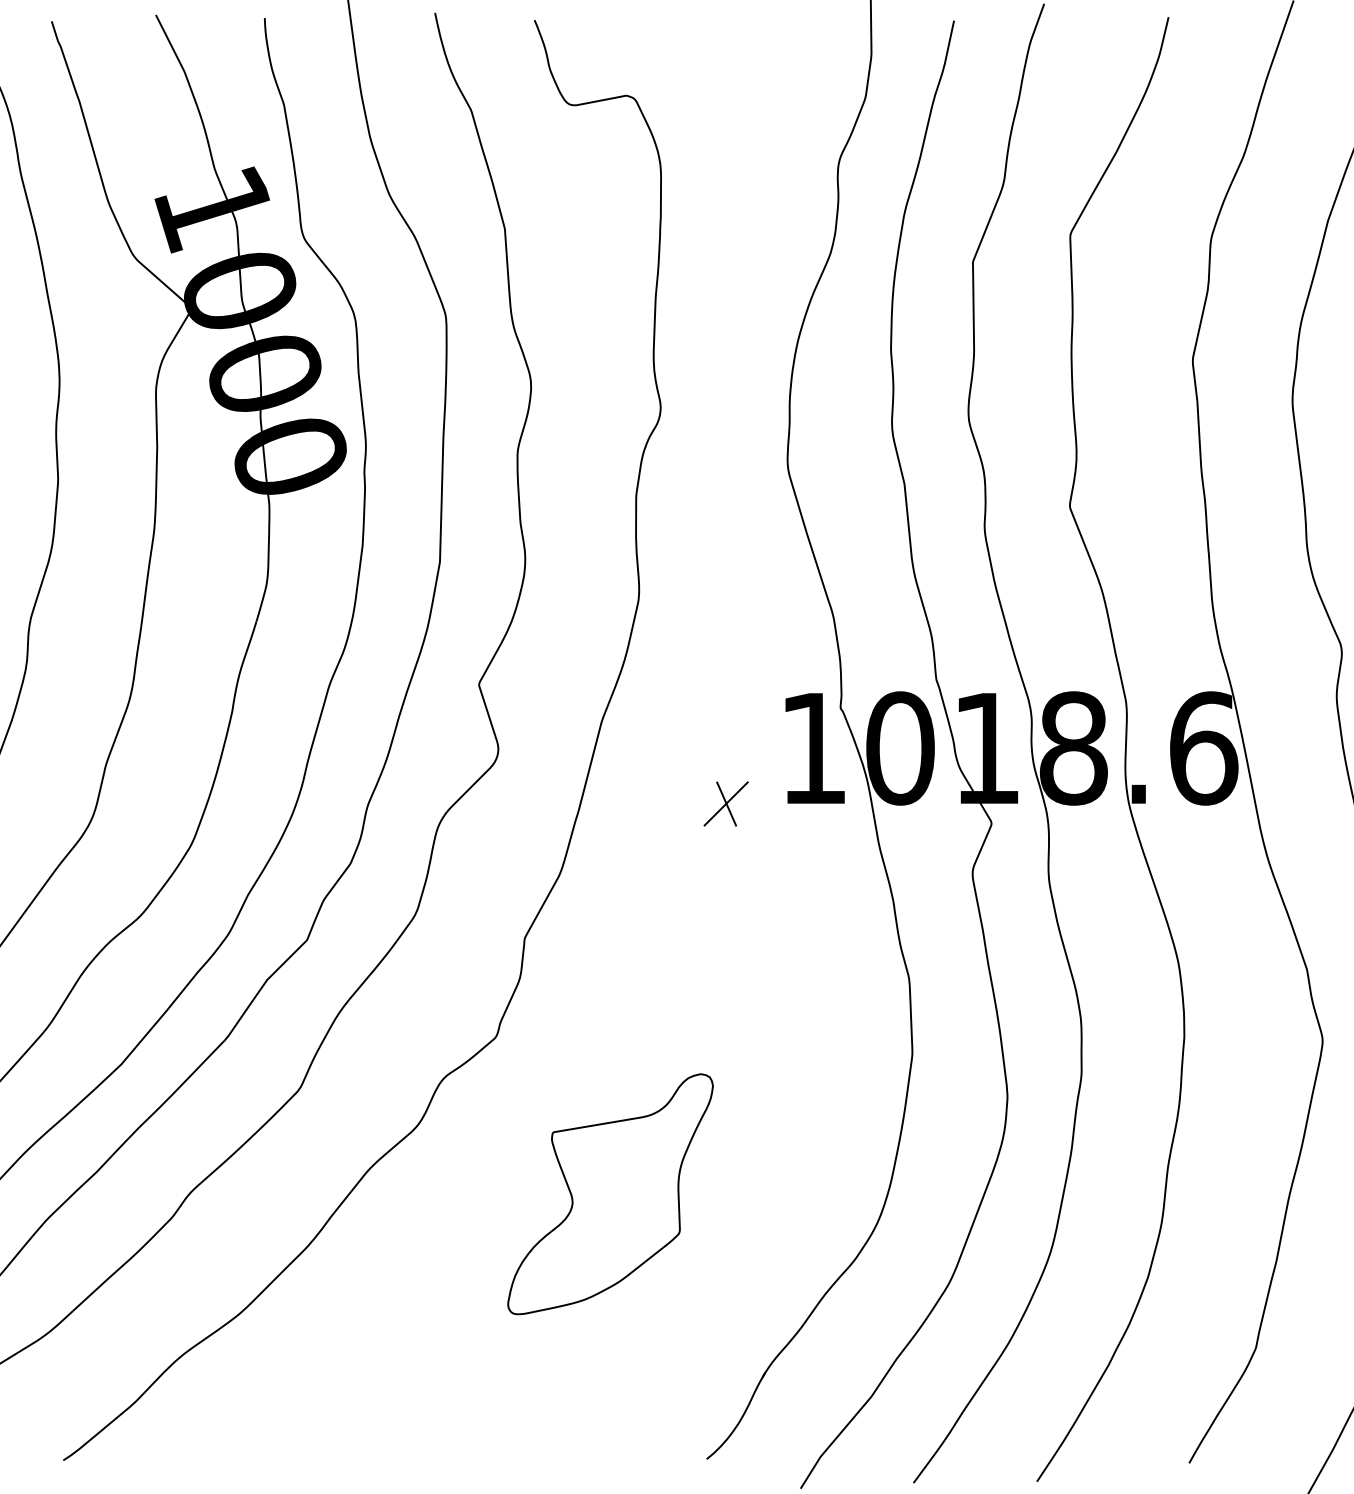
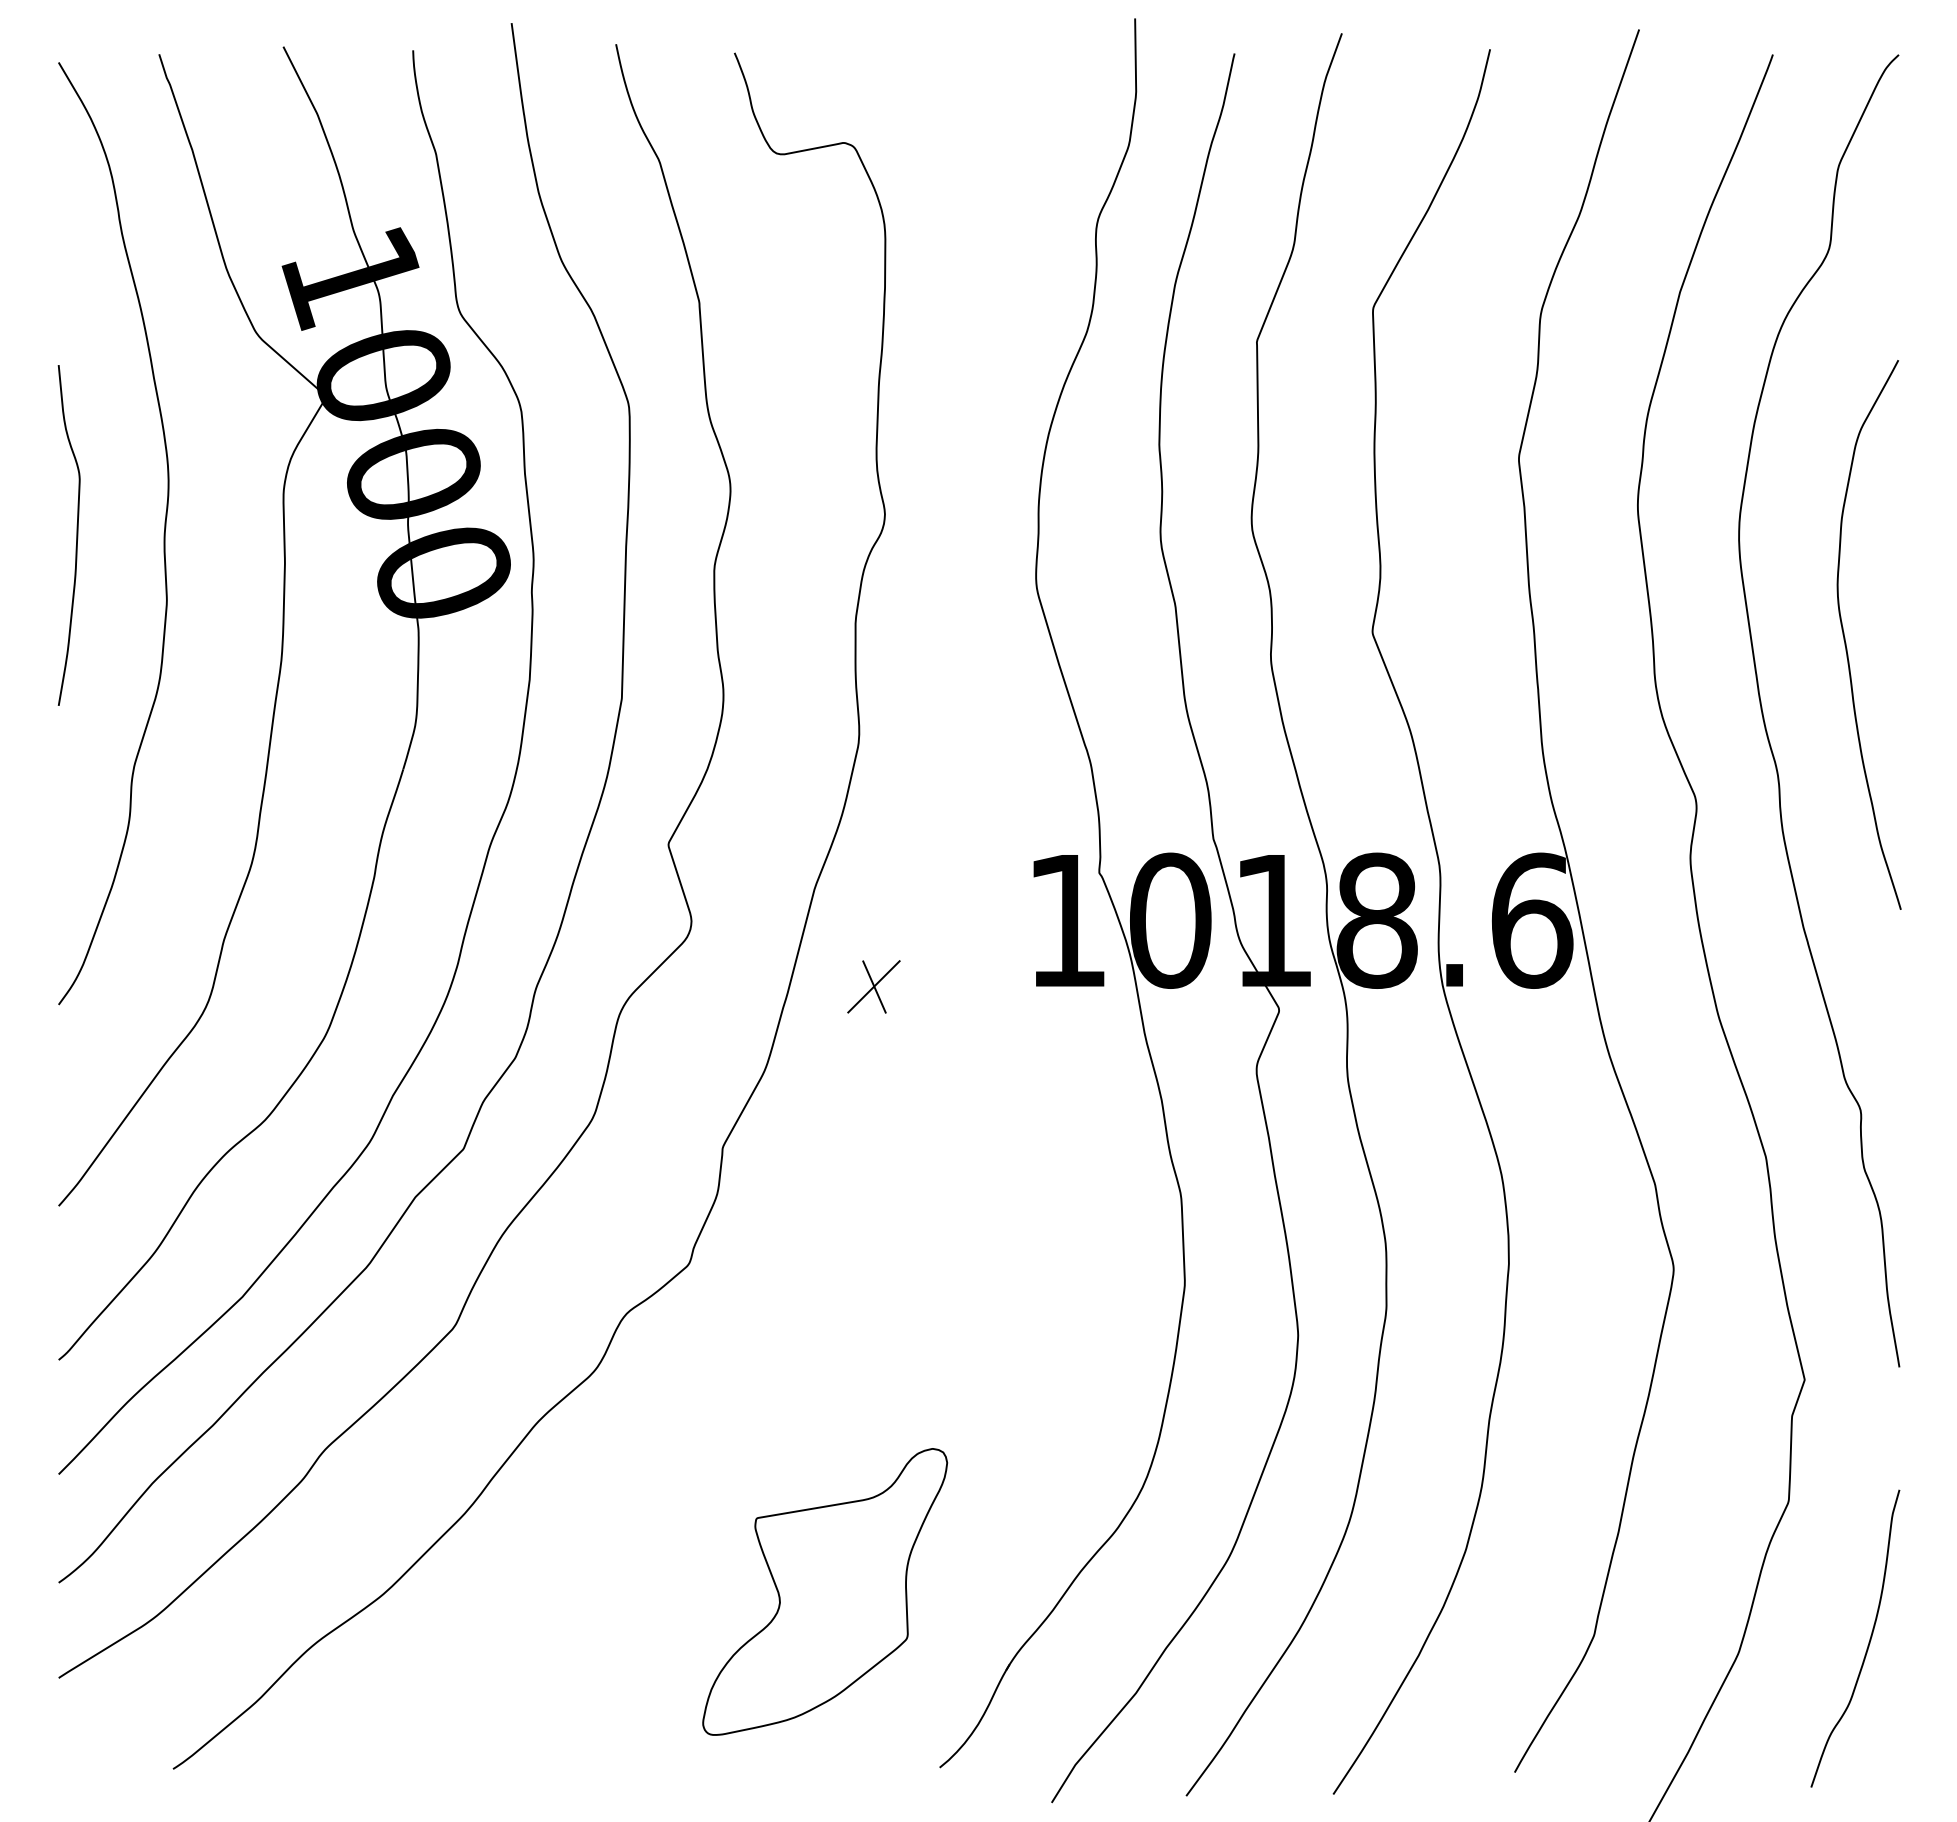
part: (725, 803) -> (873, 986), moved
part: (610, 1193) -> (825, 1591), moved

